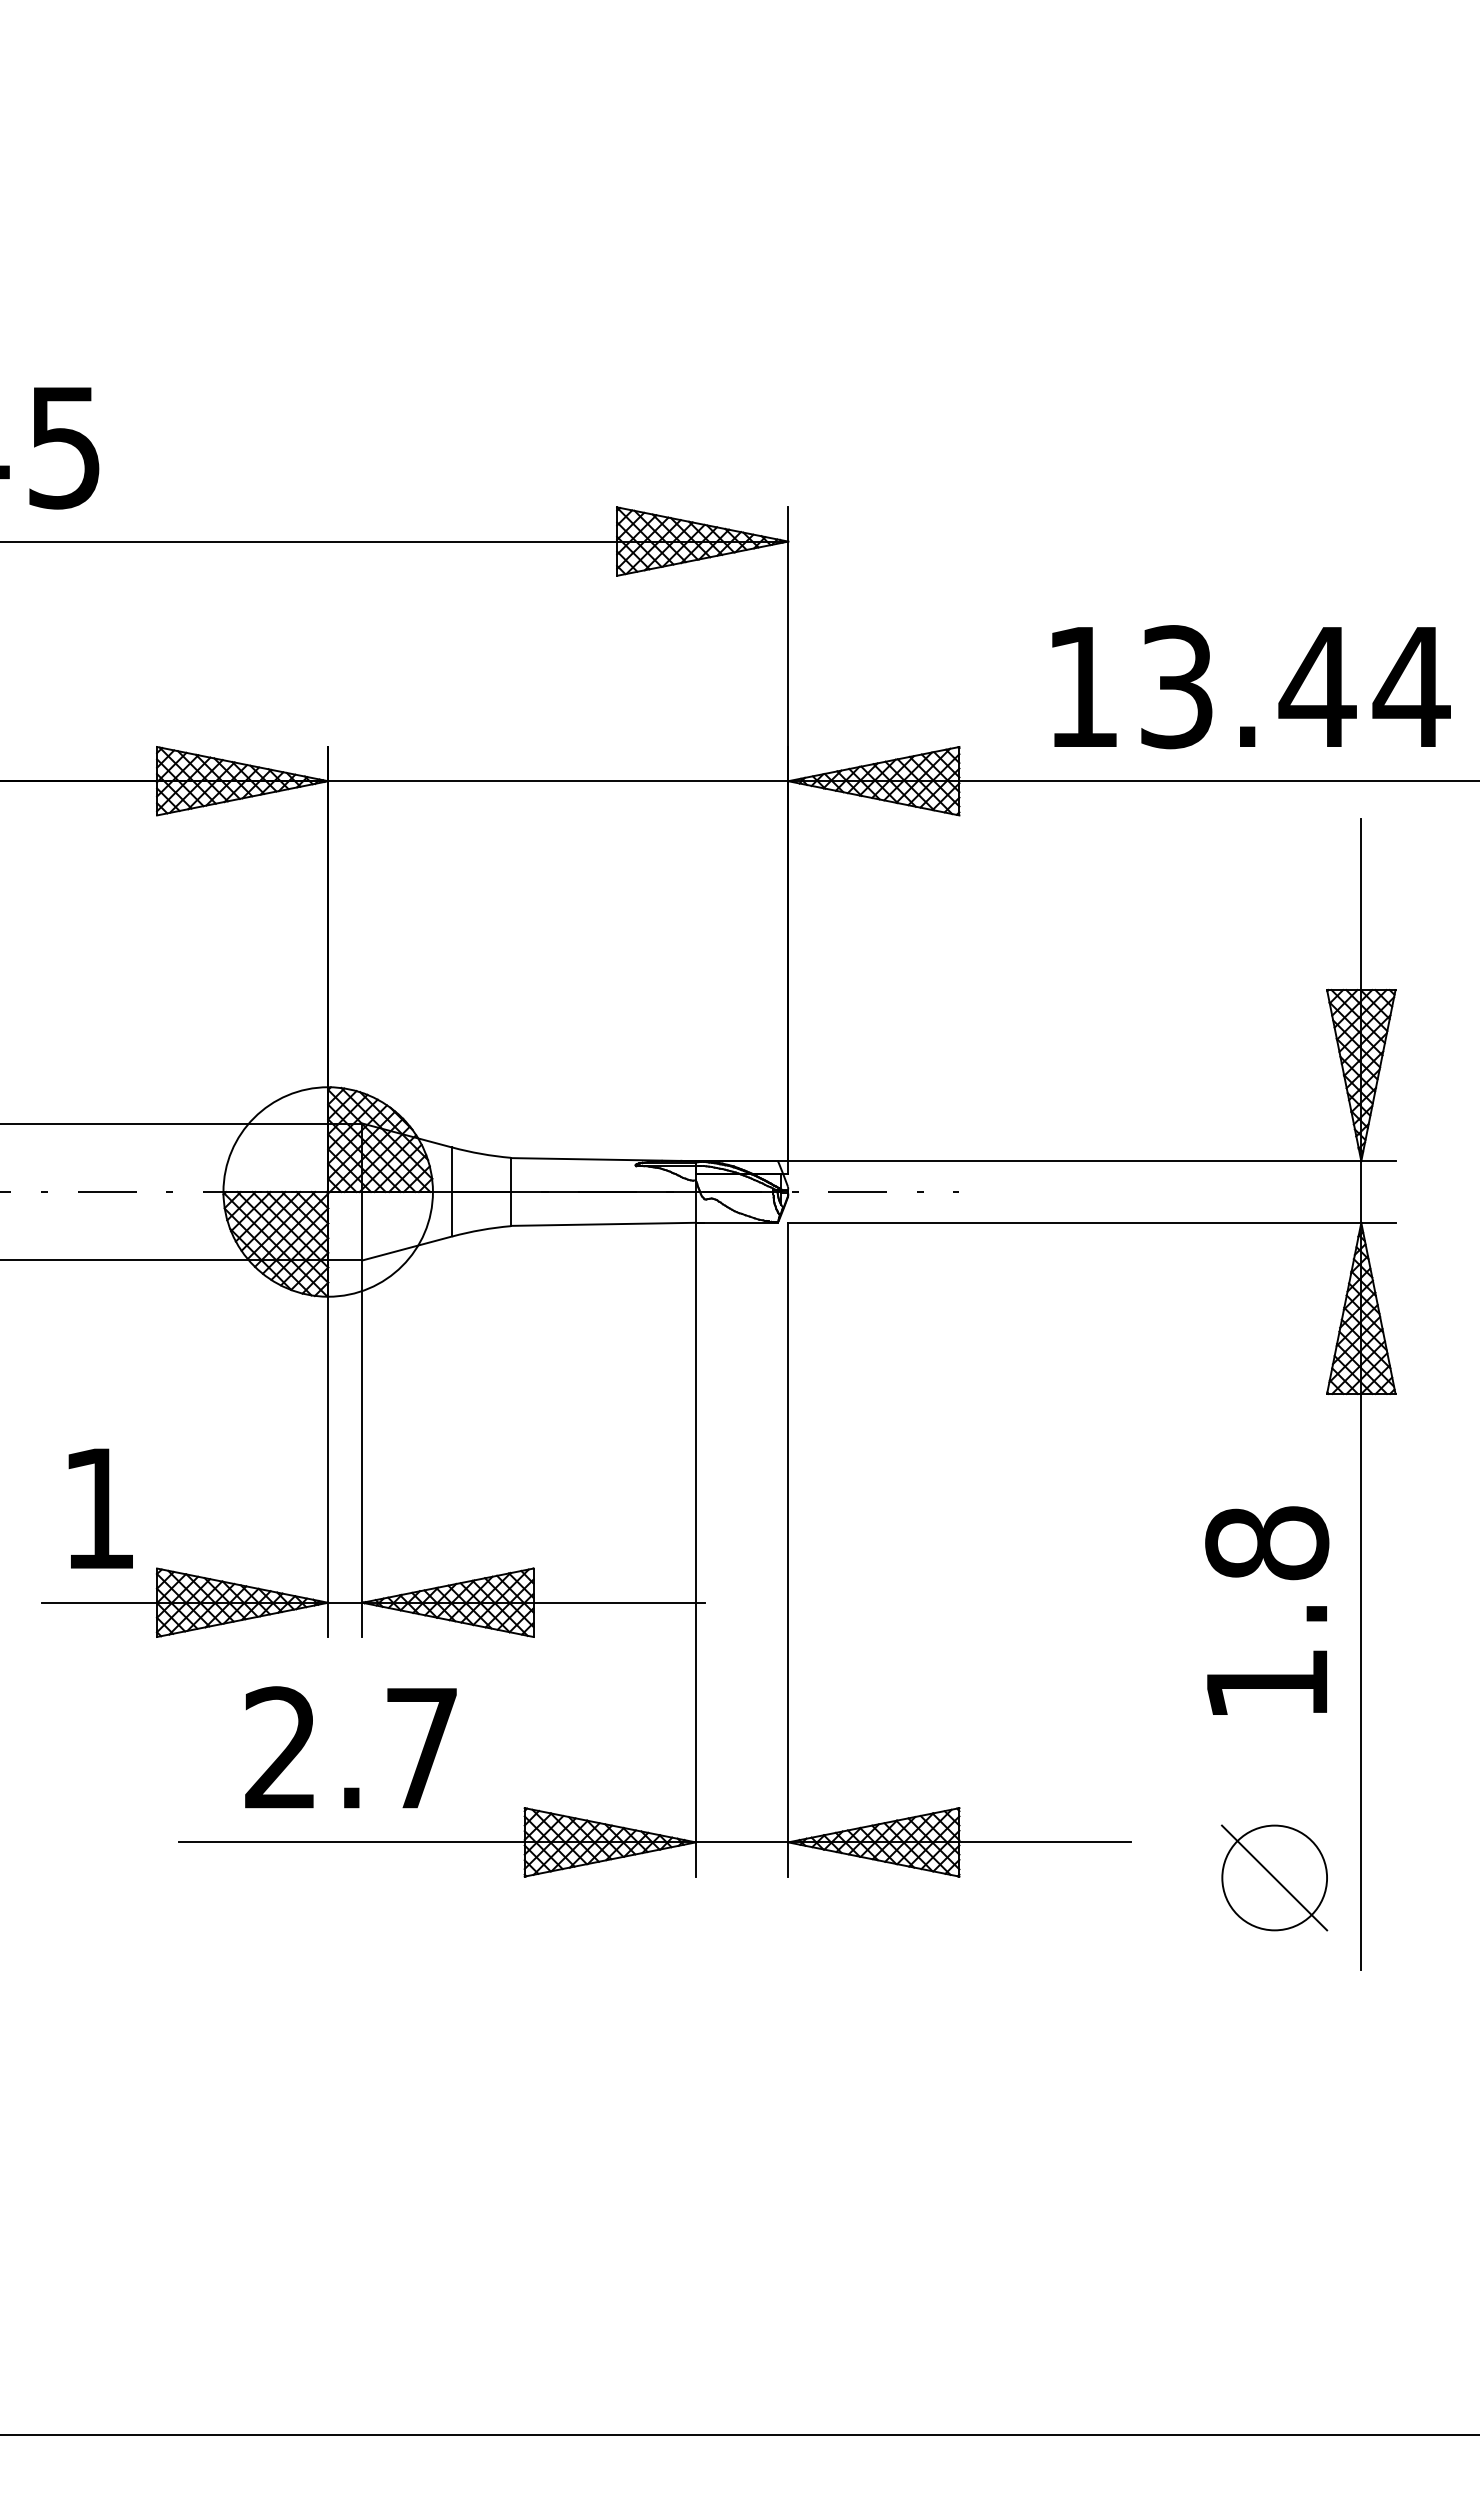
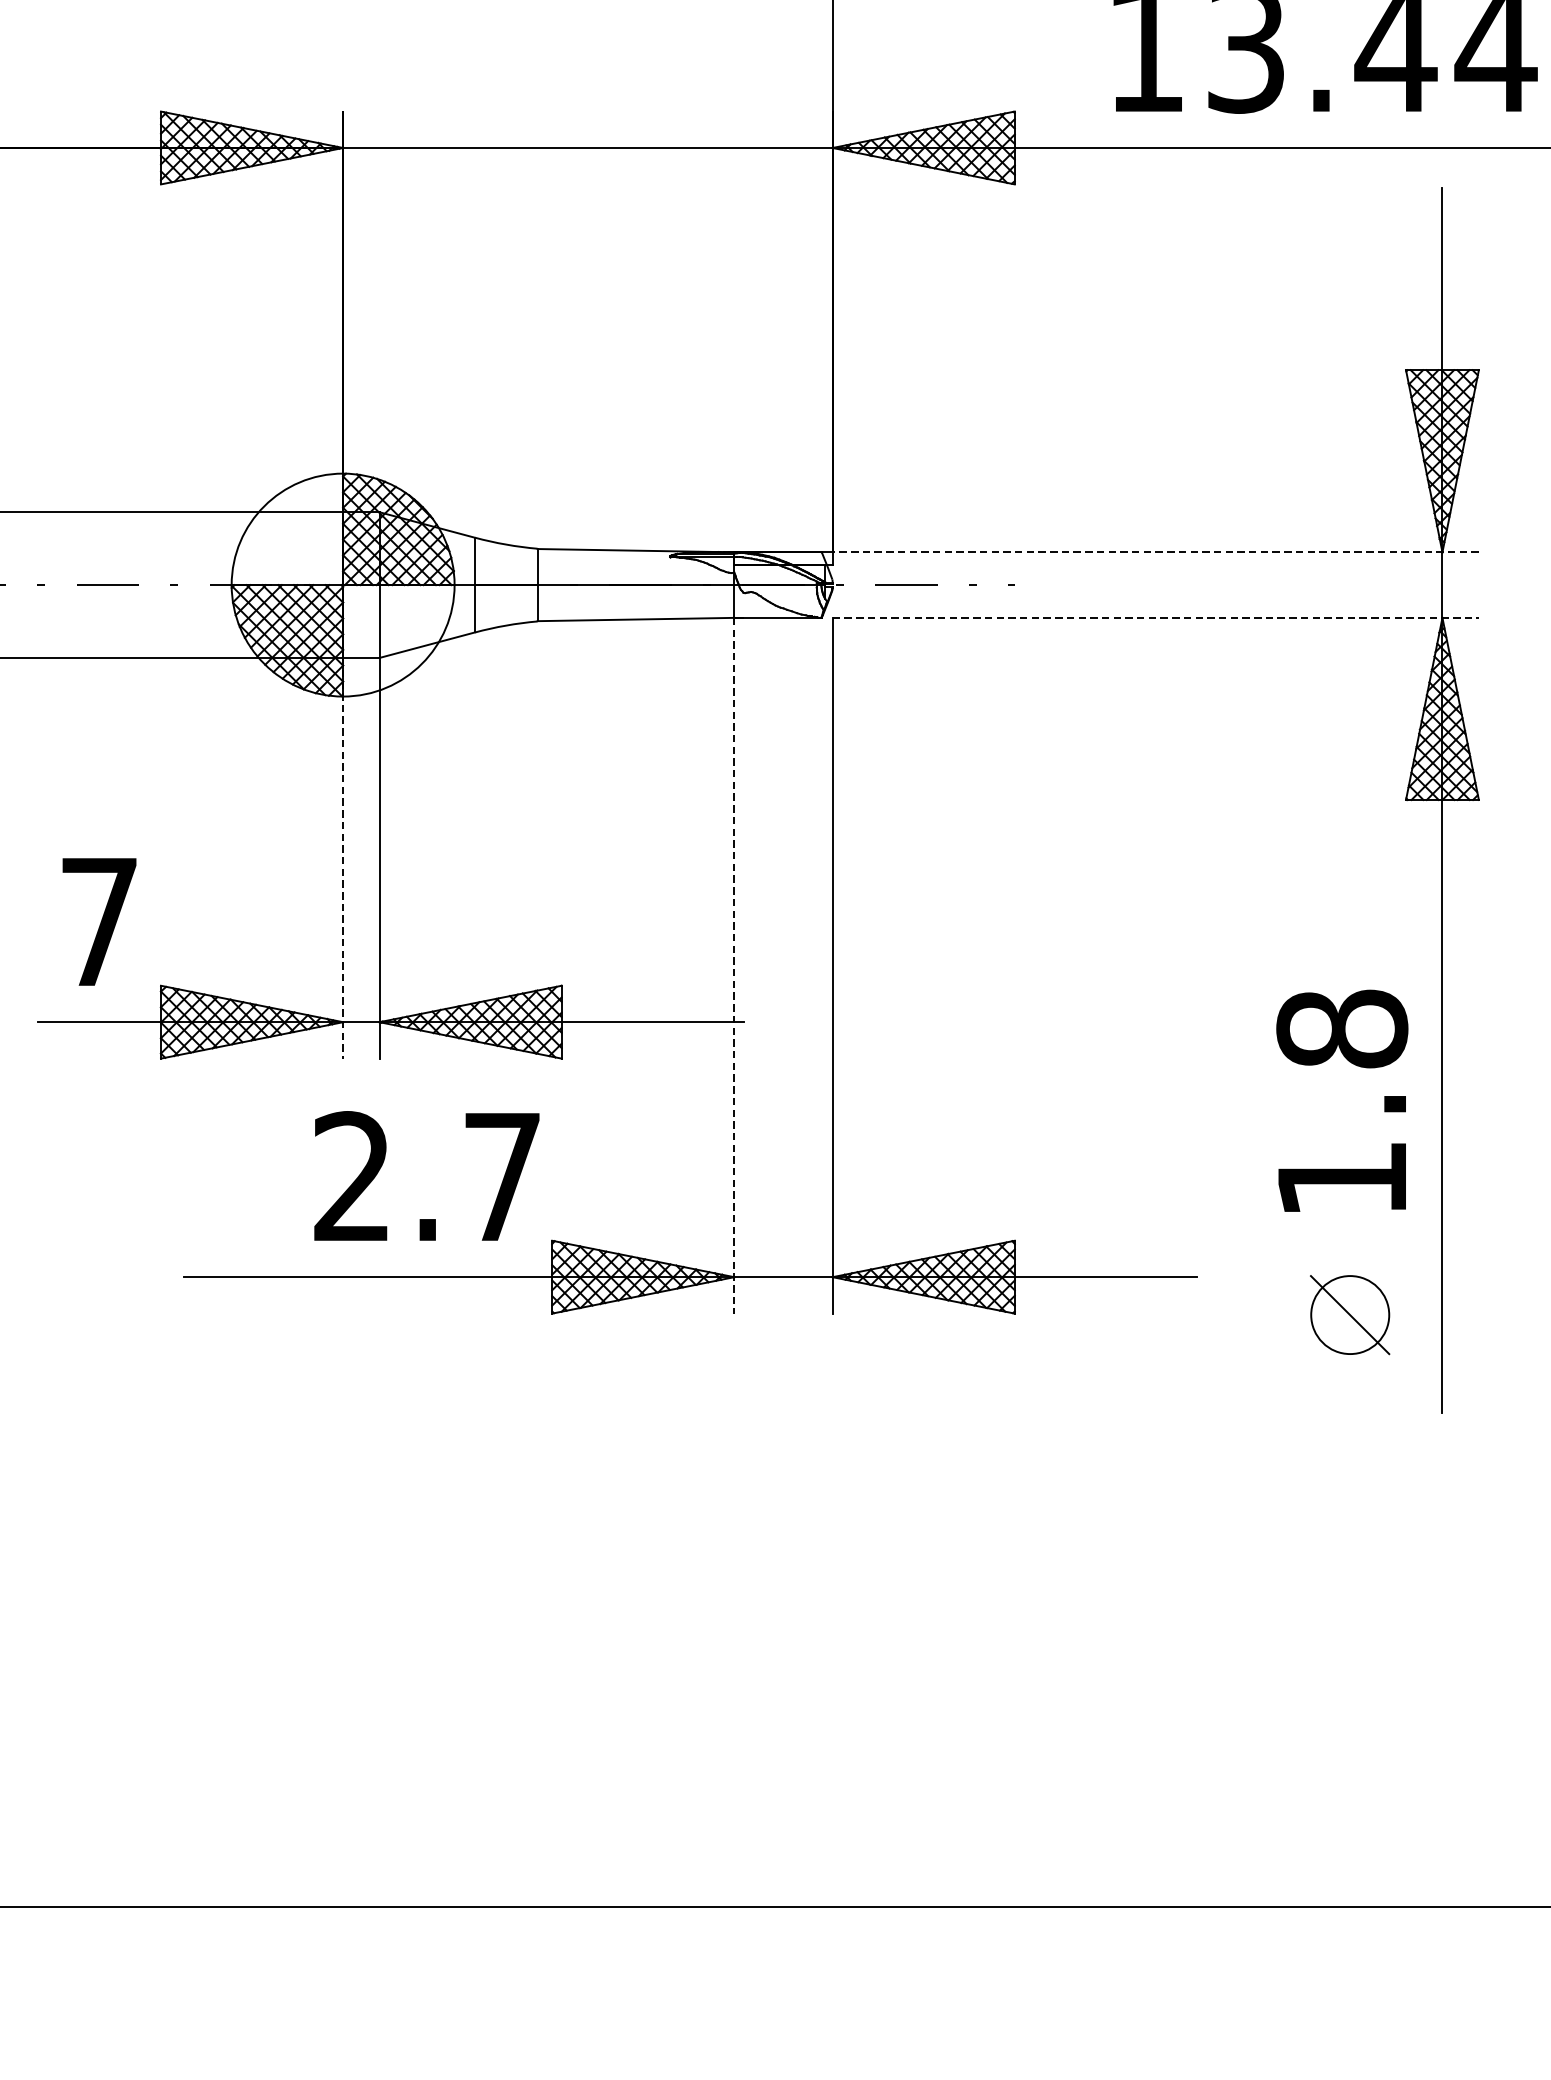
line: (1091, 1161) -> (1155, 552), solid -> dashed
line: (1091, 1222) -> (1155, 617), solid -> dashed
line: (328, 1449) -> (343, 859), solid -> dashed
text: (98, 1508) -> (98, 921), 1 -> 7
line: (695, 1549) -> (733, 965), solid -> dashed
text: (1267, 1610) -> (1342, 1100), moved
text: (350, 1747) -> (426, 1176), moved
part: (1274, 1877) -> (1350, 1314), size x0.7

